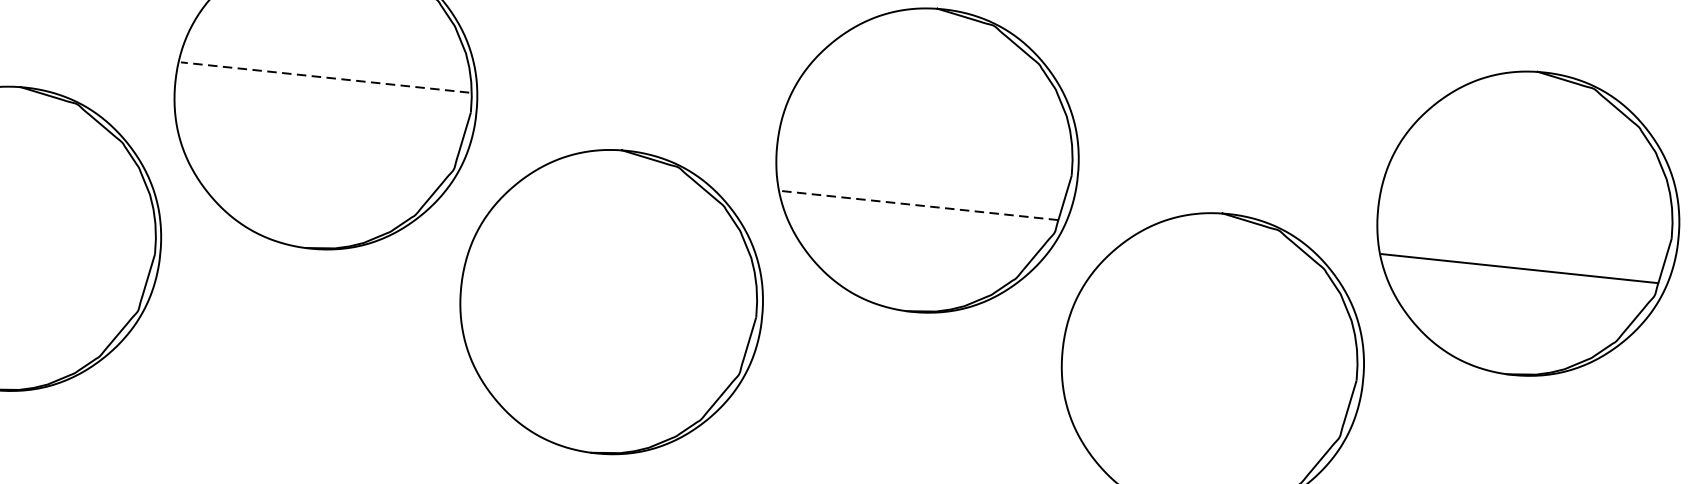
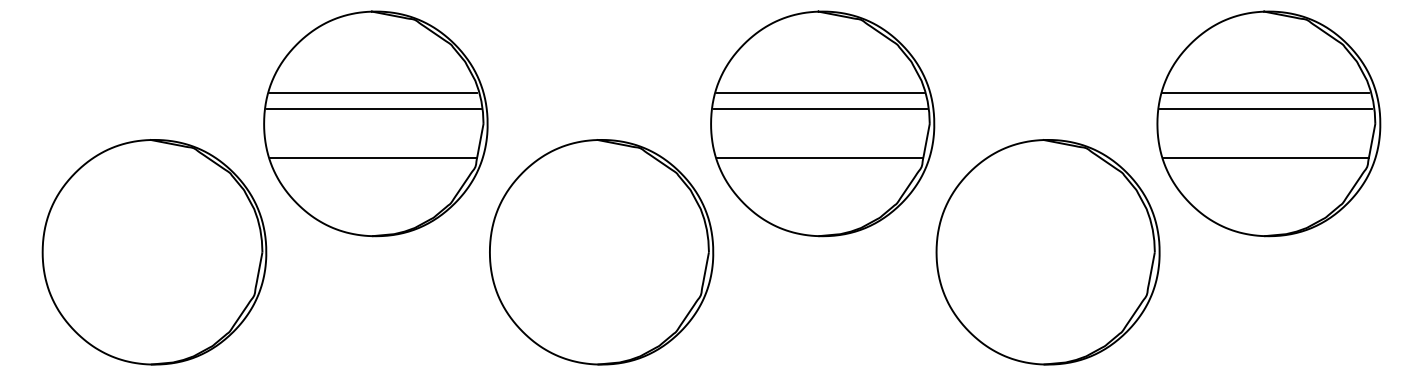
line: (327, 56) -> (373, 93), added
line: (324, 77) -> (373, 109), dashed -> solid
line: (927, 119) -> (819, 93), added
line: (925, 140) -> (819, 109), added
line: (317, 142) -> (373, 157), added
line: (1529, 182) -> (1266, 93), added
line: (1525, 203) -> (1265, 109), added
line: (919, 205) -> (820, 157), dashed -> solid

